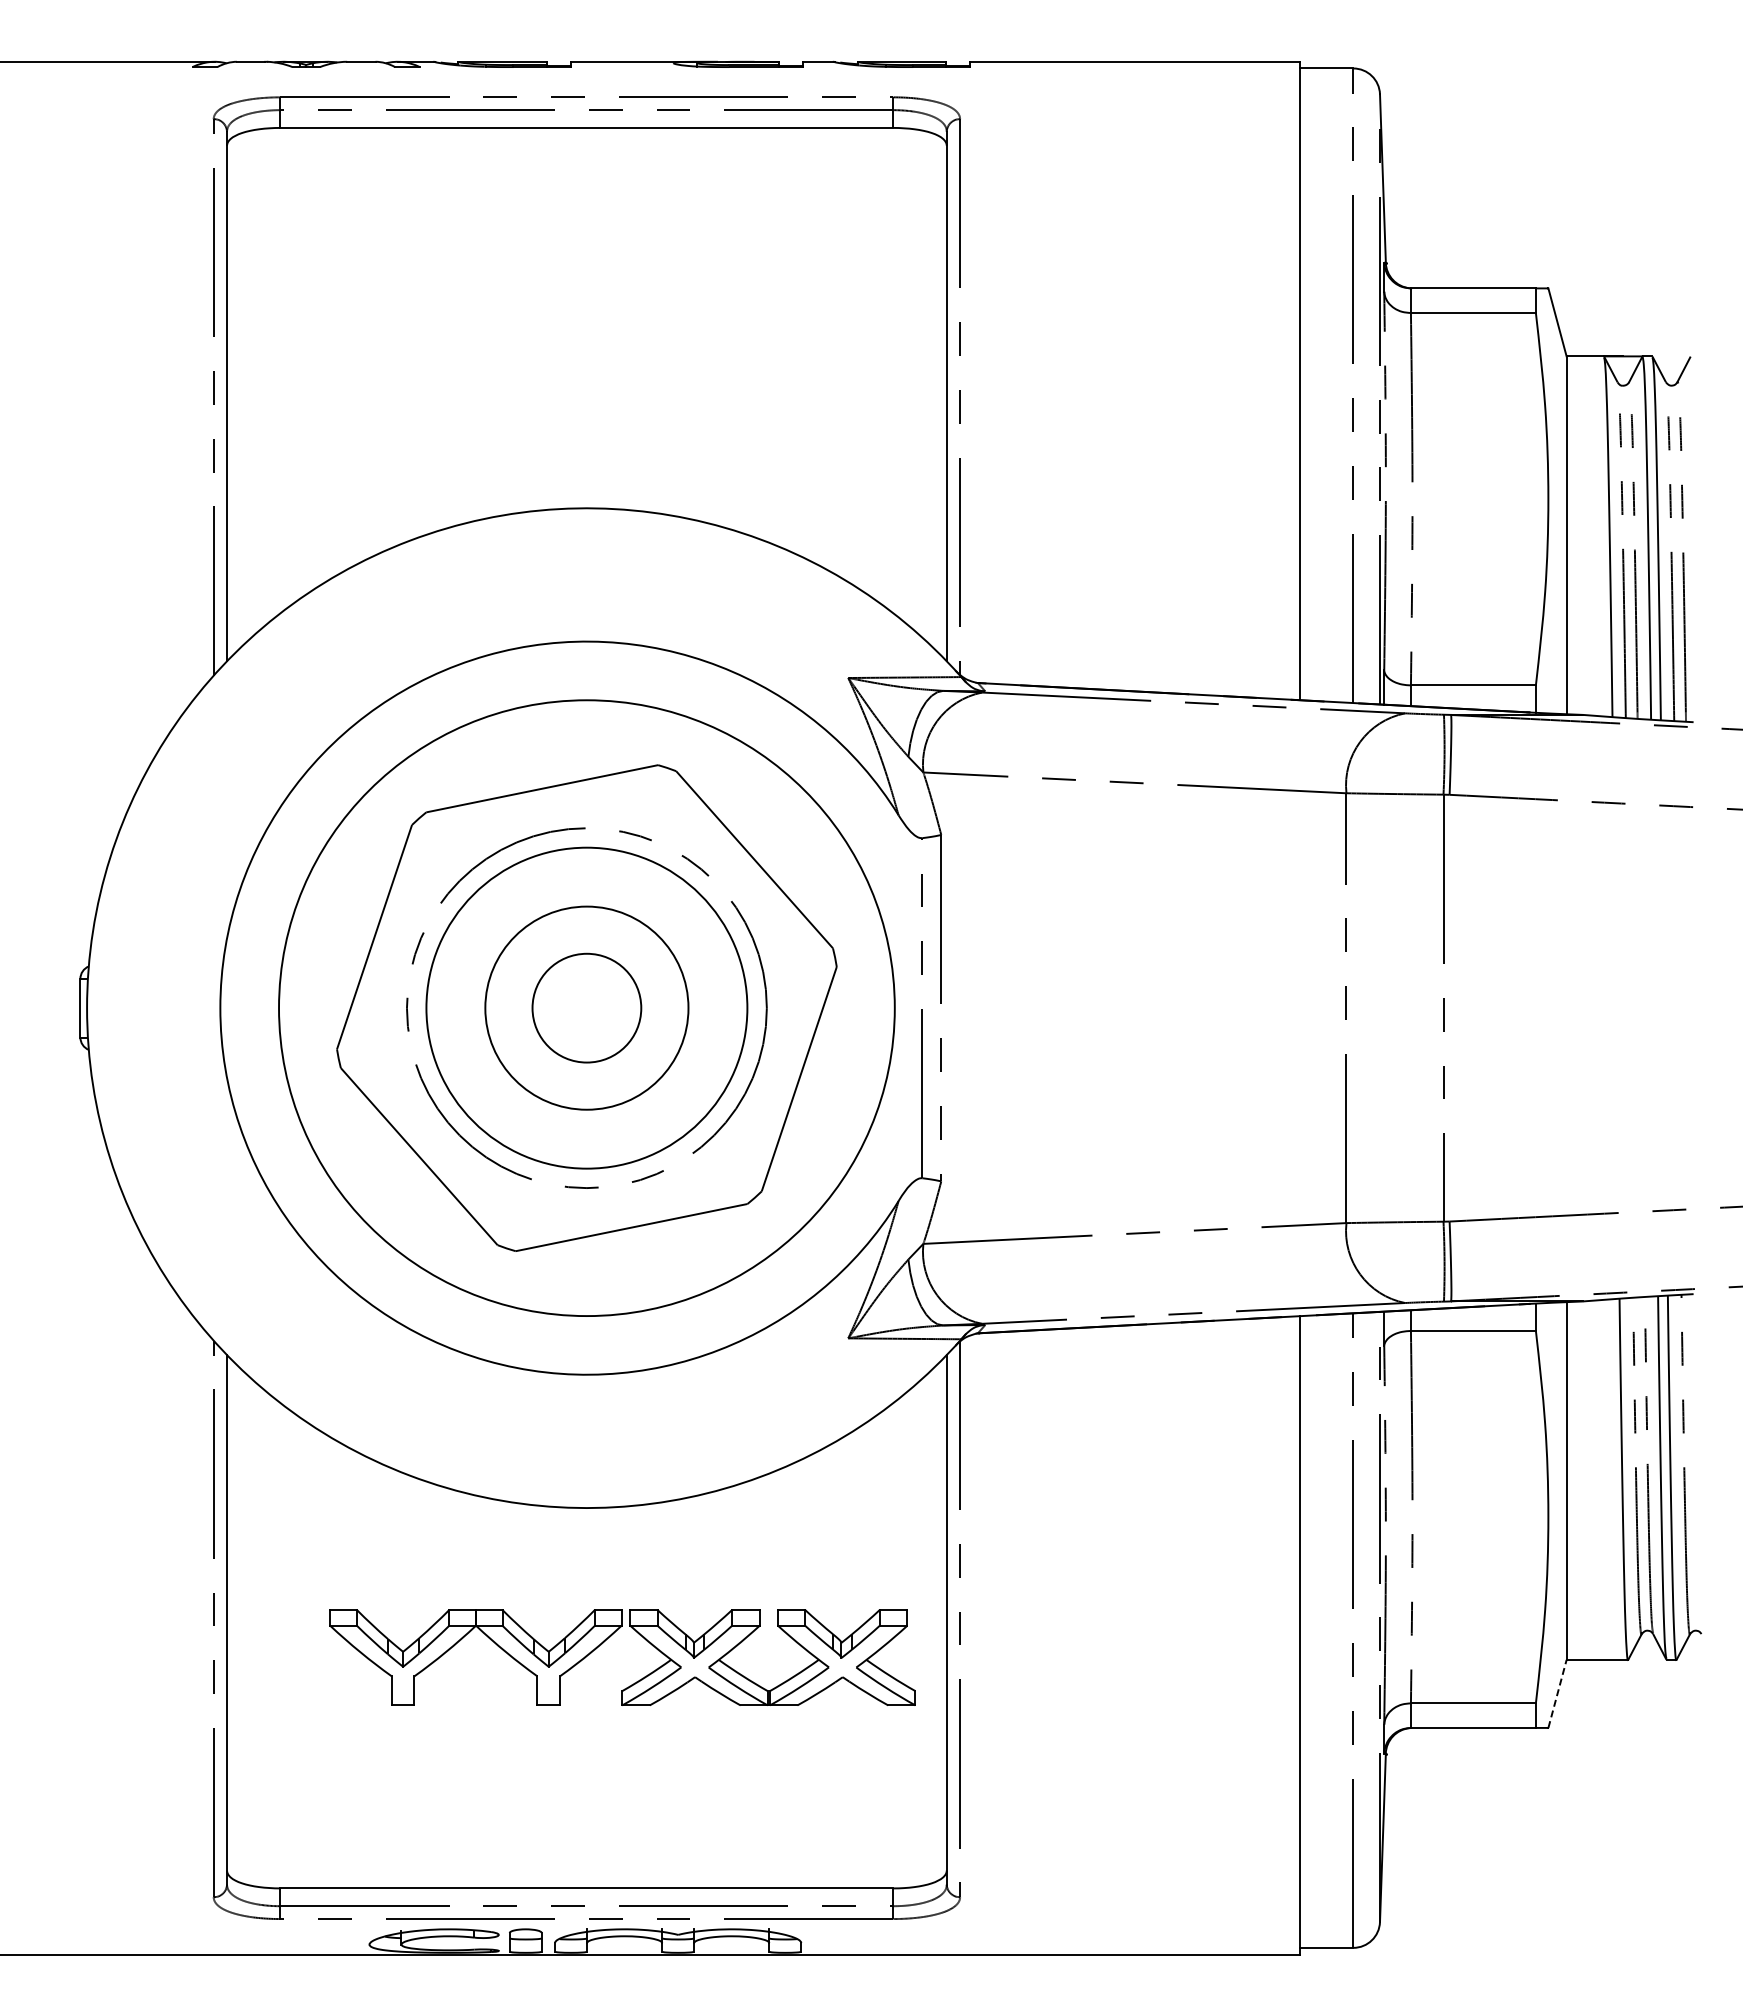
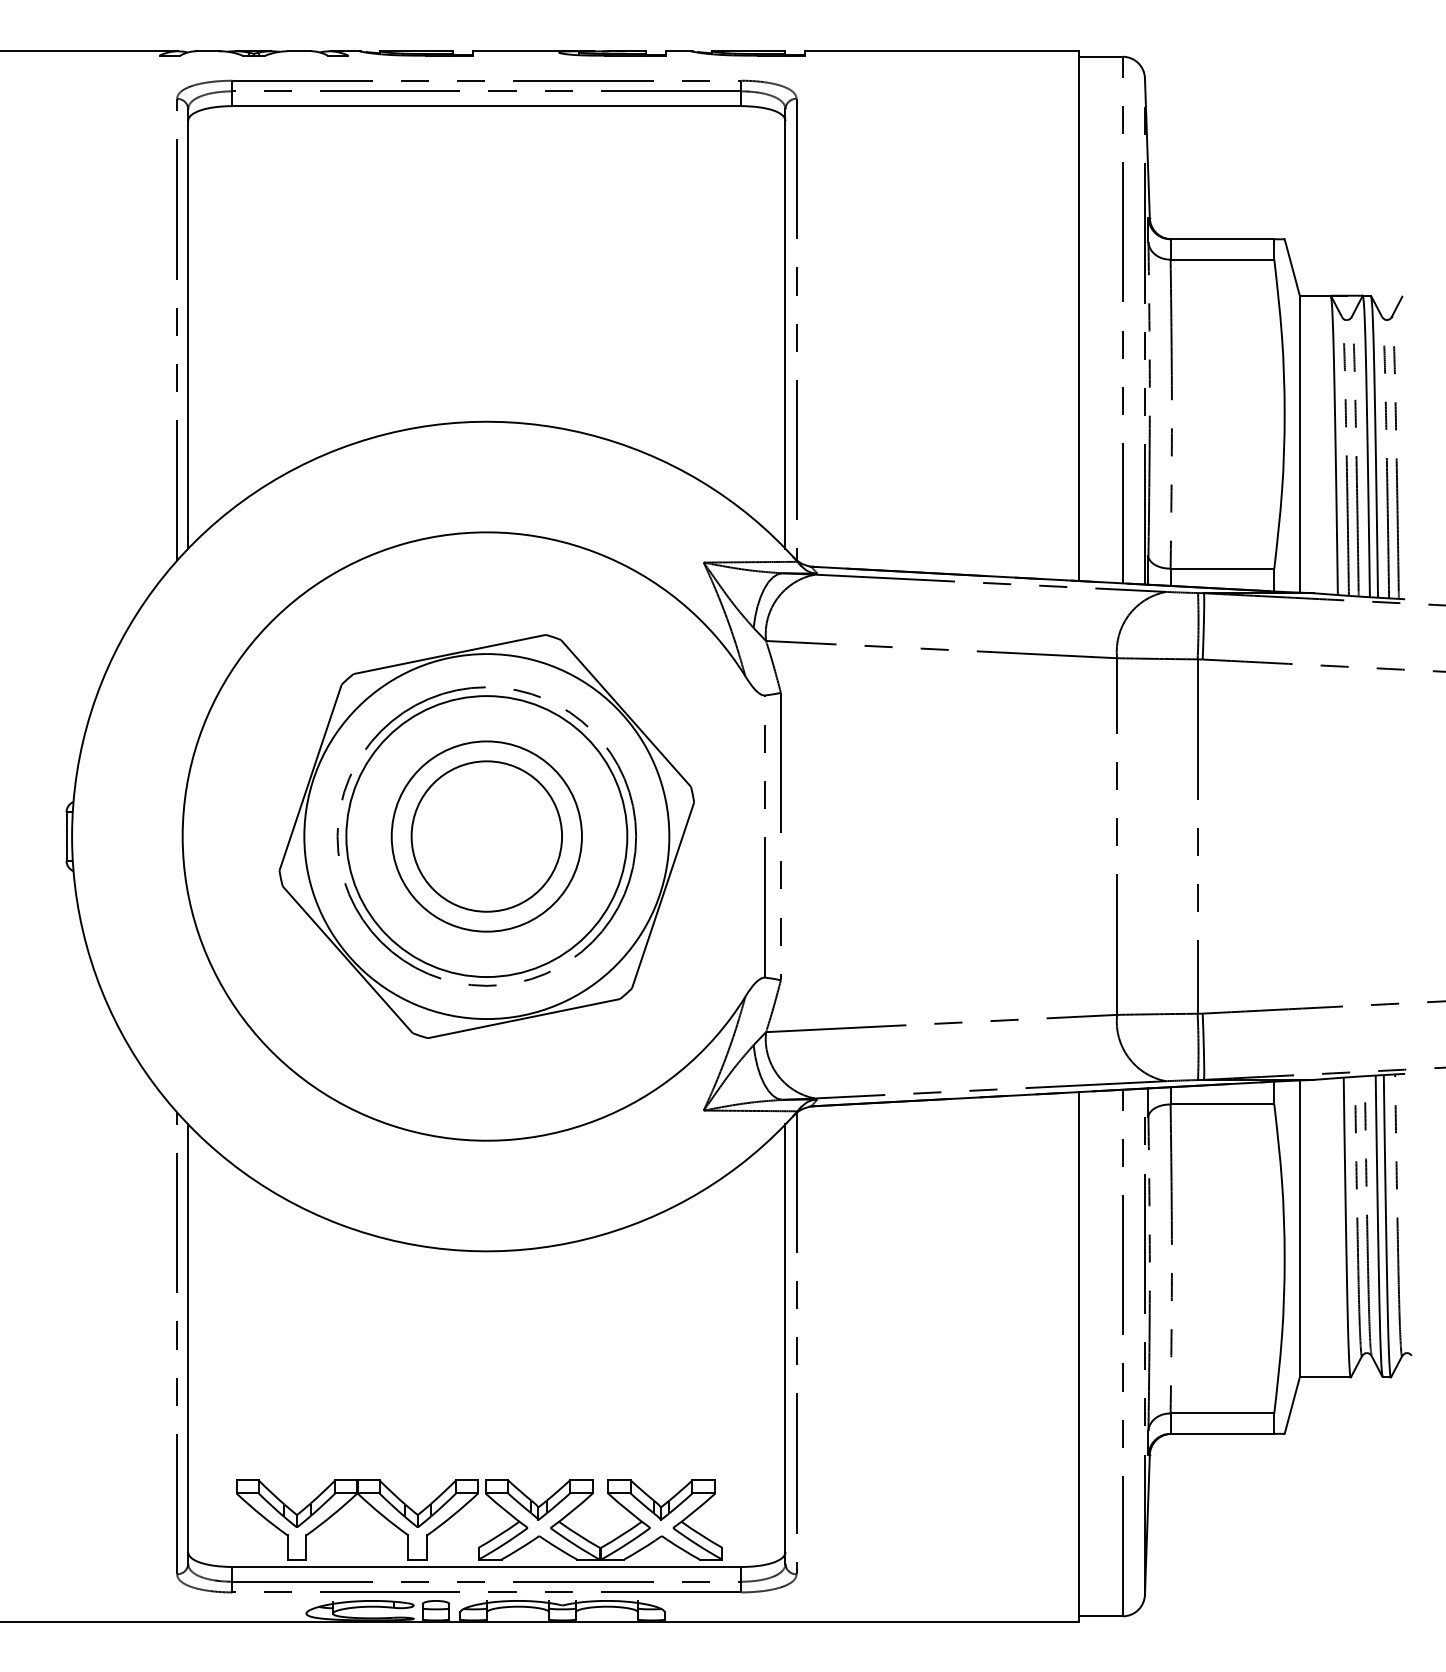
circle: (586, 1007) -> (486, 836), size x0.71
circle: (586, 1007) -> (486, 836), size x1.67
circle: (586, 1007) -> (486, 836), size x1.67
circle: (586, 1008) -> (486, 836), size x0.71
part: (610, 1637) -> (469, 1503), moved
line: (1557, 1693) -> (1292, 1405), dashed -> solid

